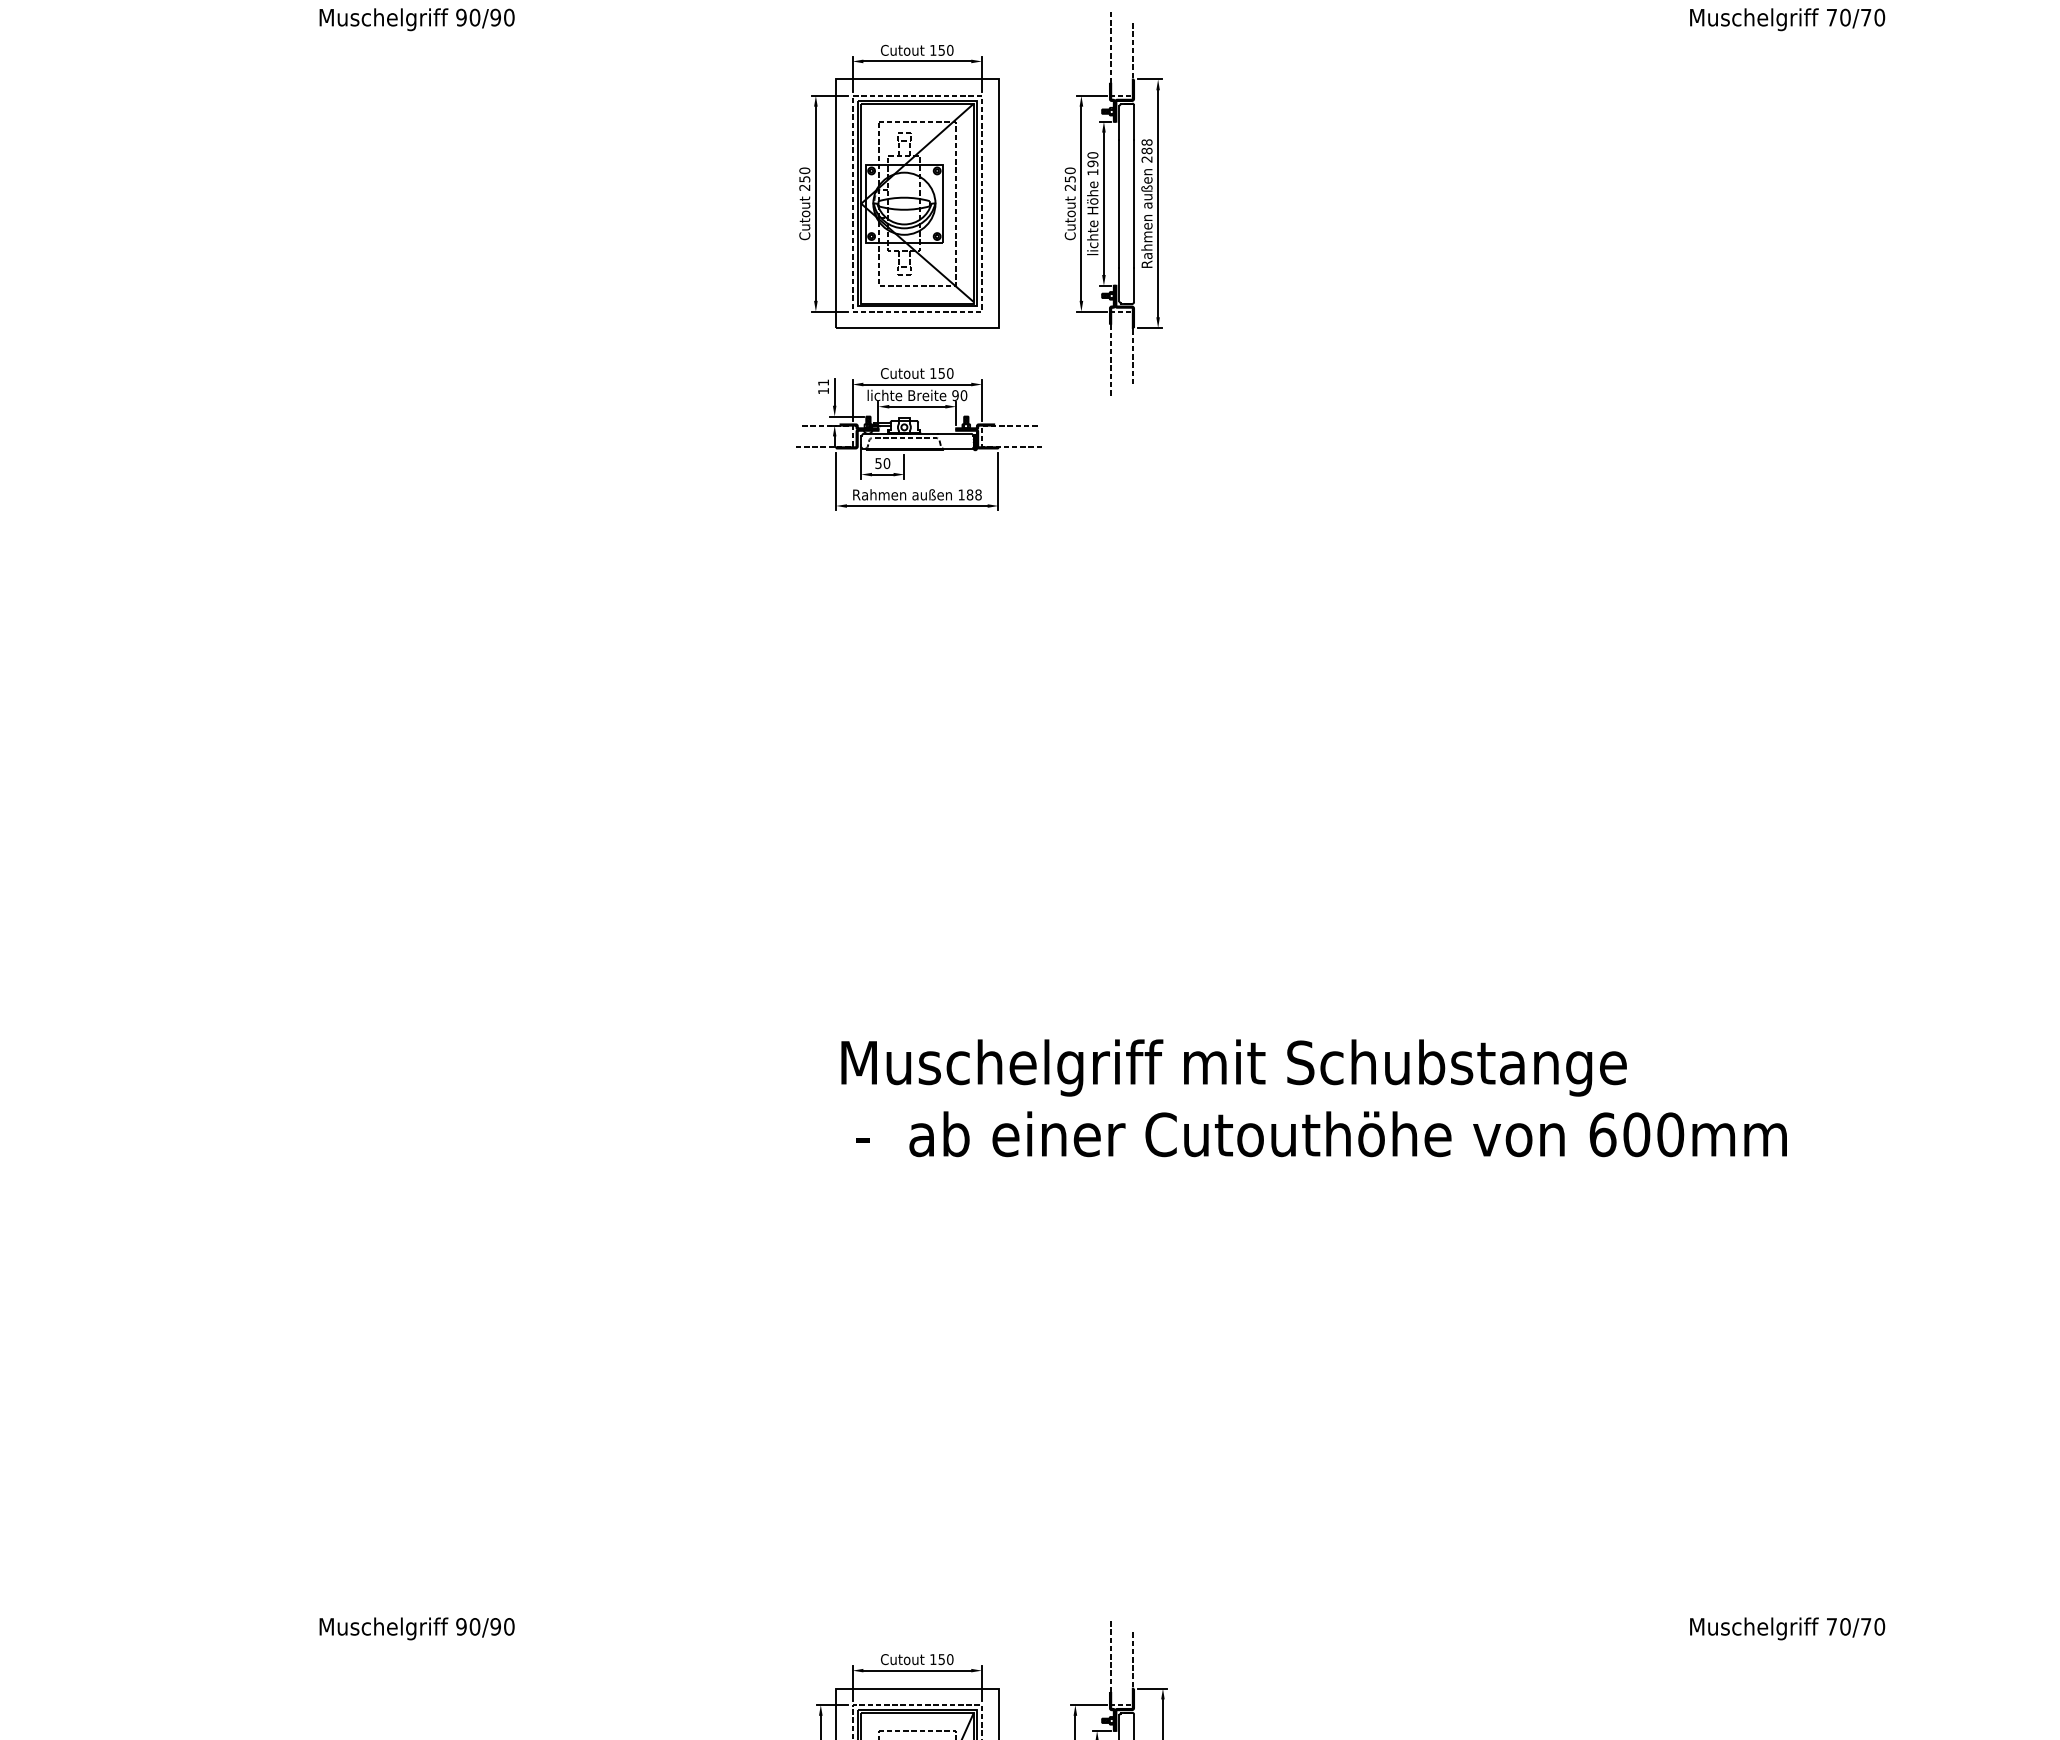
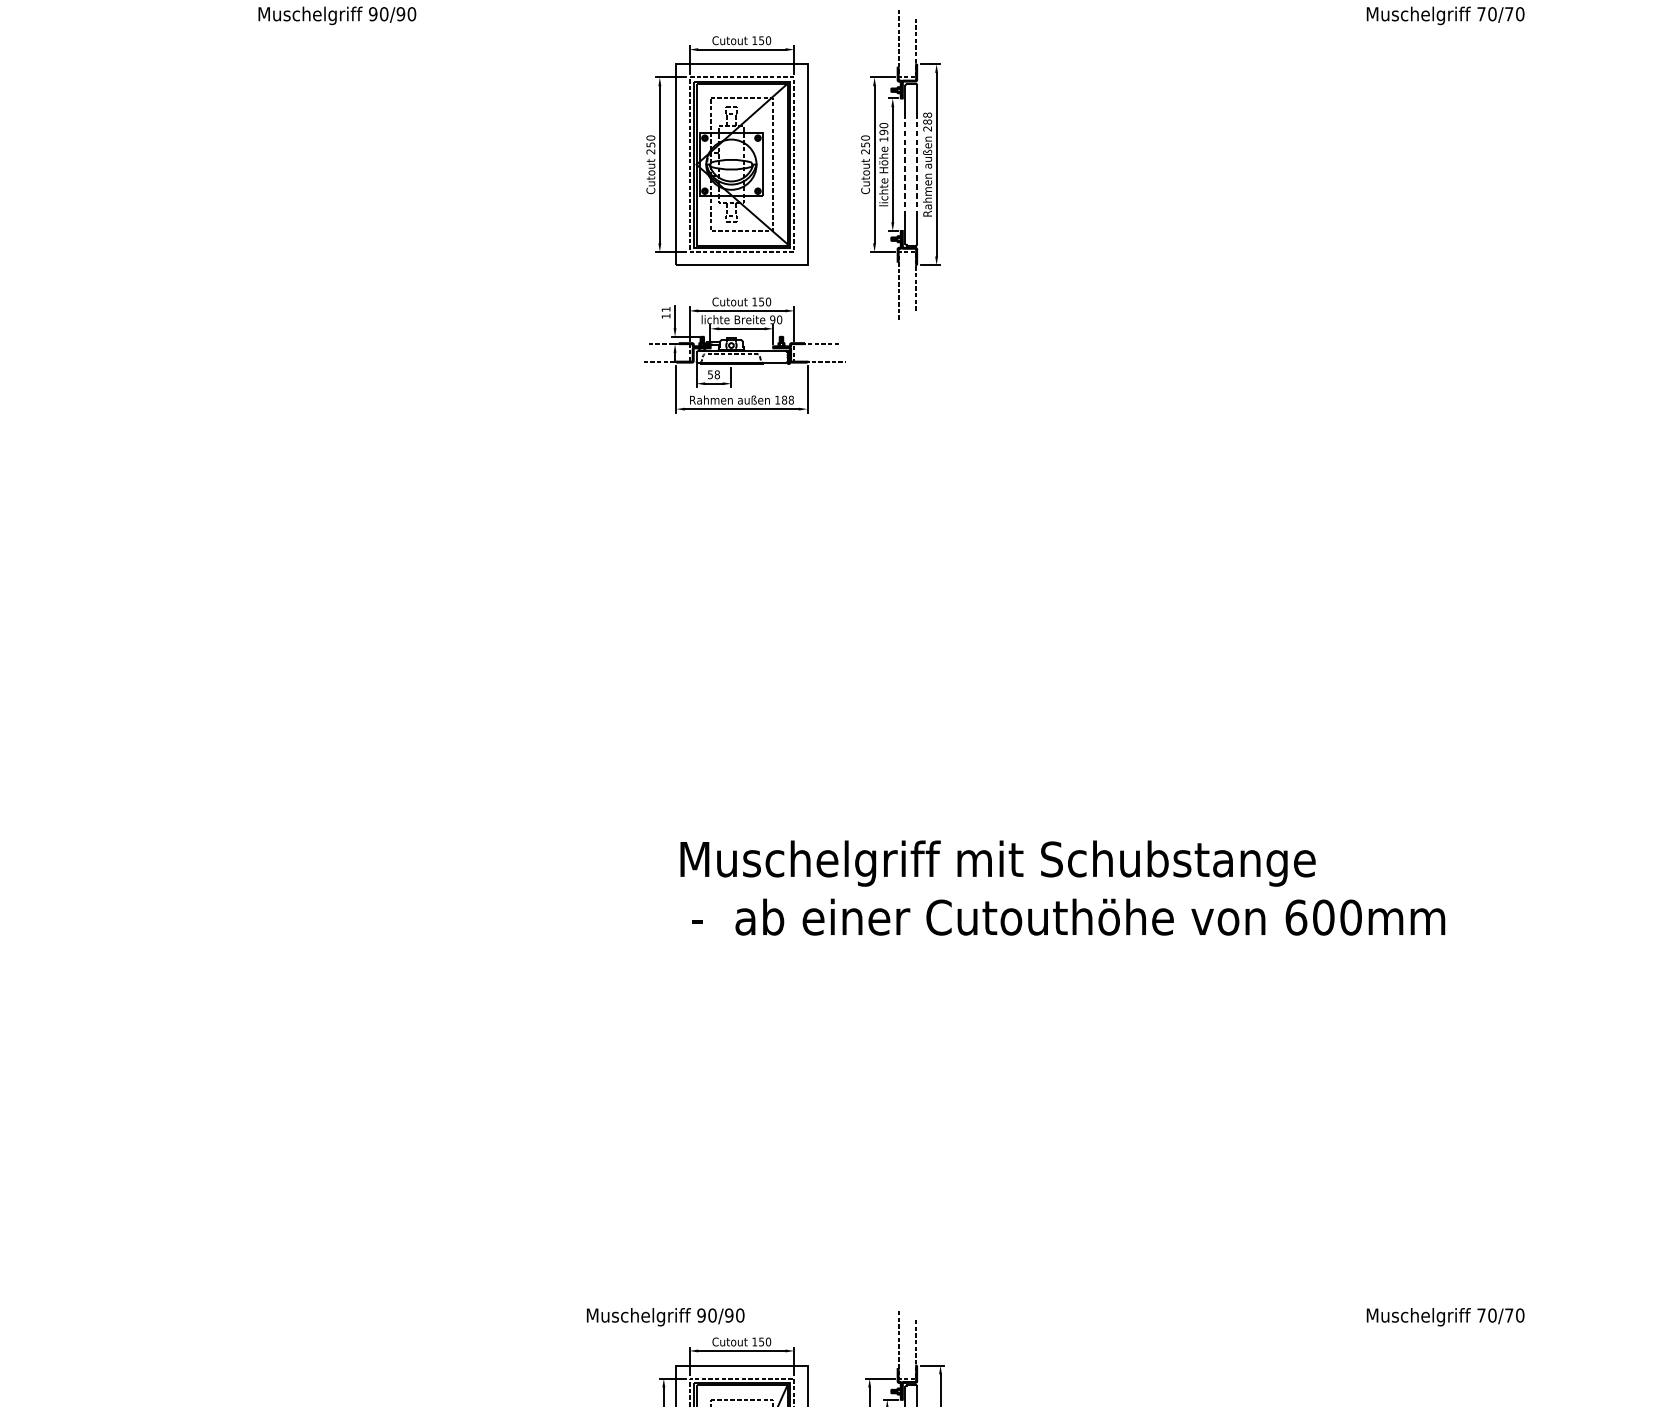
line: (1119, 203) -> (905, 164), solid -> dashed
line: (1134, 203) -> (917, 164), solid -> dashed
text: (886, 463) -> (716, 374), 50 -> 58
text: (416, 1628) -> (665, 1316), moved

